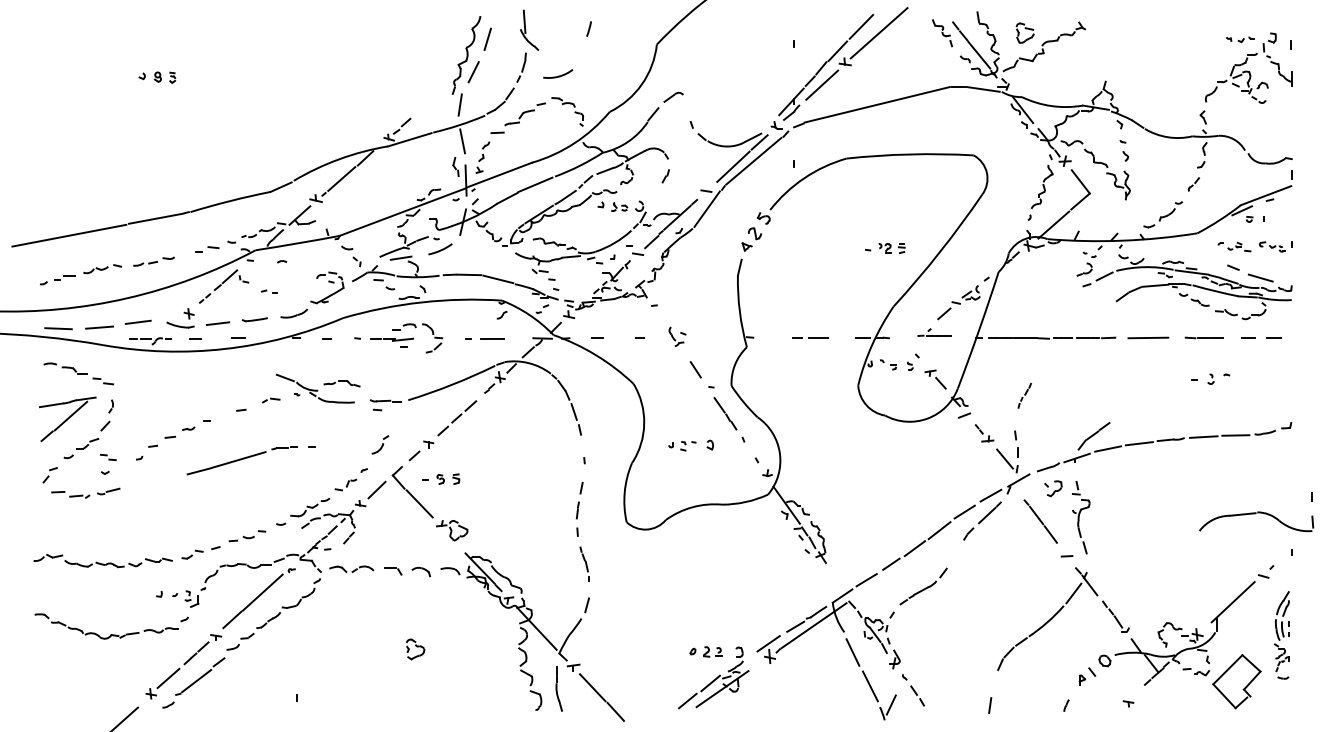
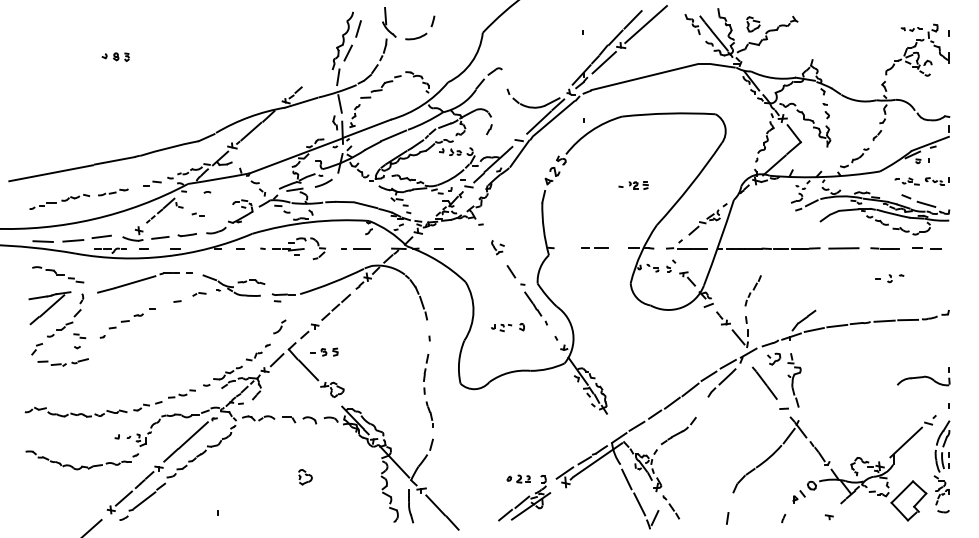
arc: (558, 75) -> (416, 37), moved
part: (885, 248) -> (633, 185), moved
part: (934, 332) -> (686, 244), size x1.67
part: (1023, 395) -> (752, 290), size x1.67
part: (250, 460) -> (144, 282), moved
part: (1256, 512) -> (923, 376), size x0.62
part: (1281, 634) -> (941, 466), size x1.43

